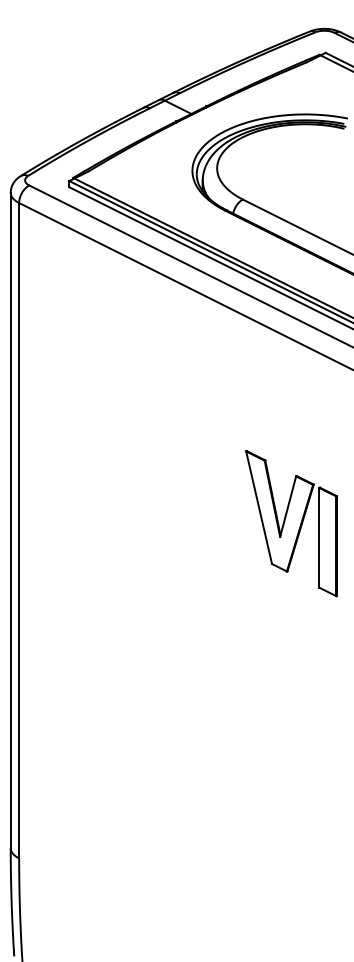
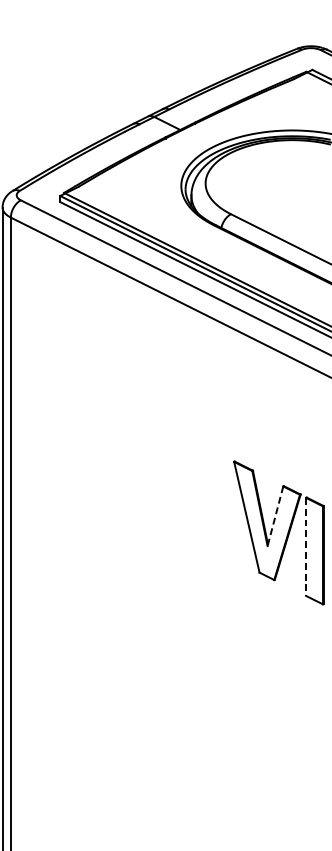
line: (288, 507) -> (275, 517), solid -> dashed
line: (319, 537) -> (306, 546), solid -> dashed

